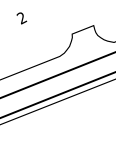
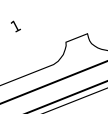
text: (20, 18) -> (14, 26), 2 -> 1

